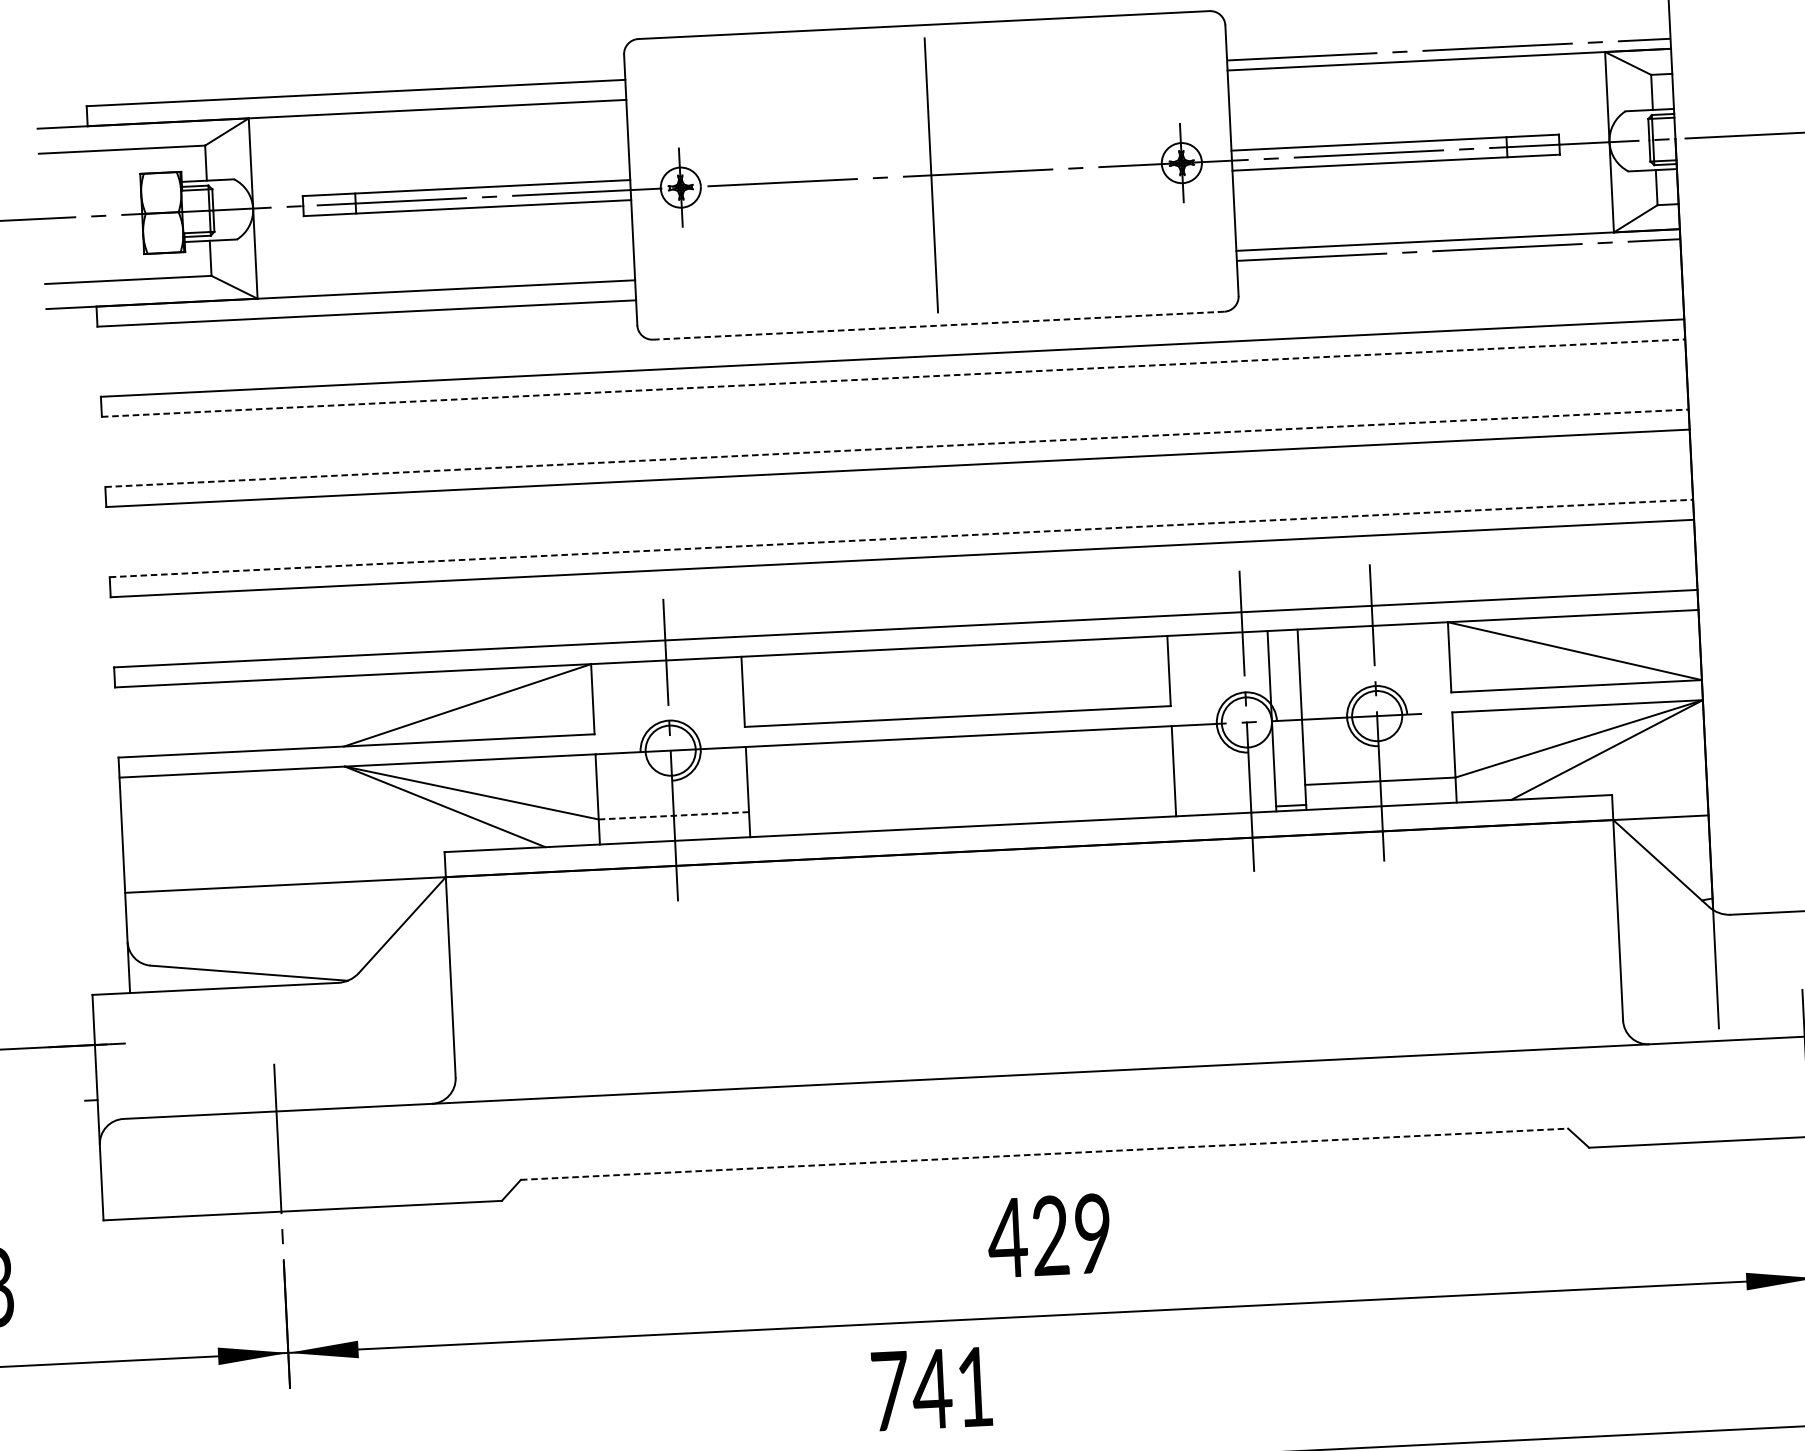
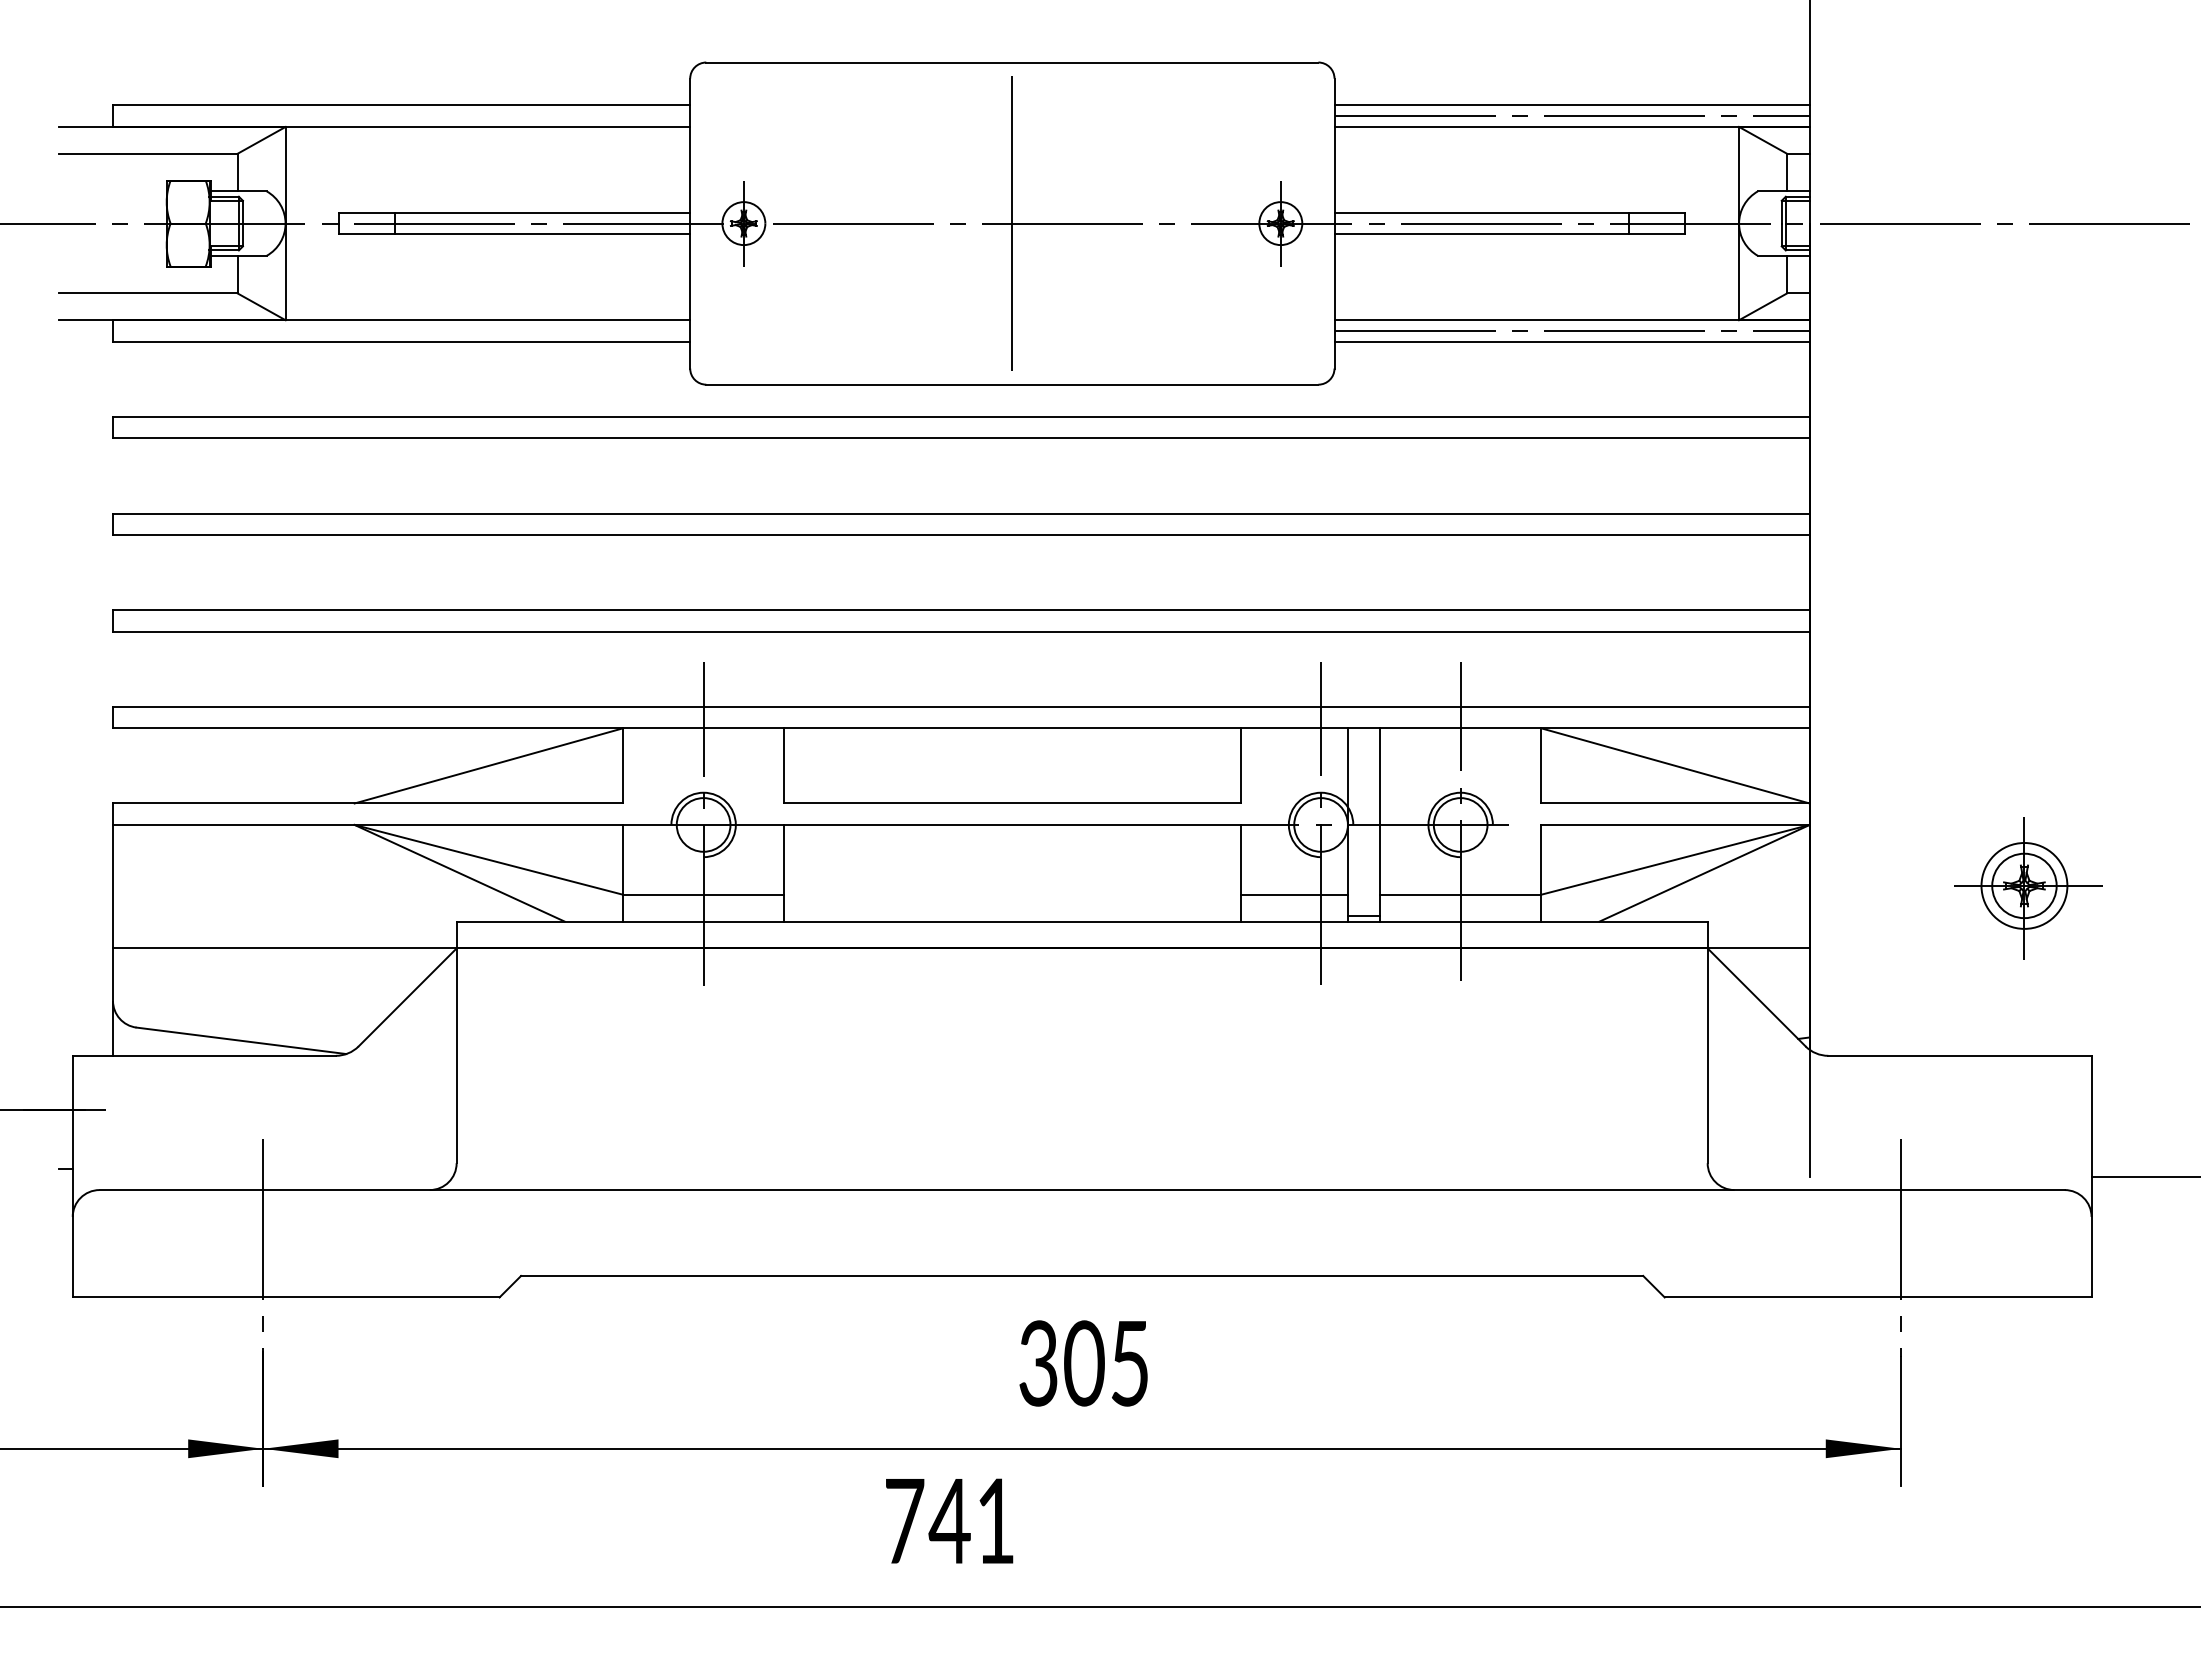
line: (1447, 39) -> (1571, 105), added
line: (1458, 259) -> (1571, 341), added
line: (938, 325) -> (1012, 384), dashed -> solid
line: (893, 378) -> (961, 438), dashed -> solid
line: (897, 448) -> (961, 513), dashed -> solid
line: (901, 538) -> (961, 610), dashed -> solid
line: (1224, 788) -> (1293, 894), added
line: (673, 815) -> (703, 894), dashed -> solid
line: (1044, 1153) -> (1082, 1275), dashed -> solid
text: (1048, 1235) -> (1082, 1363), 429 -> 305

